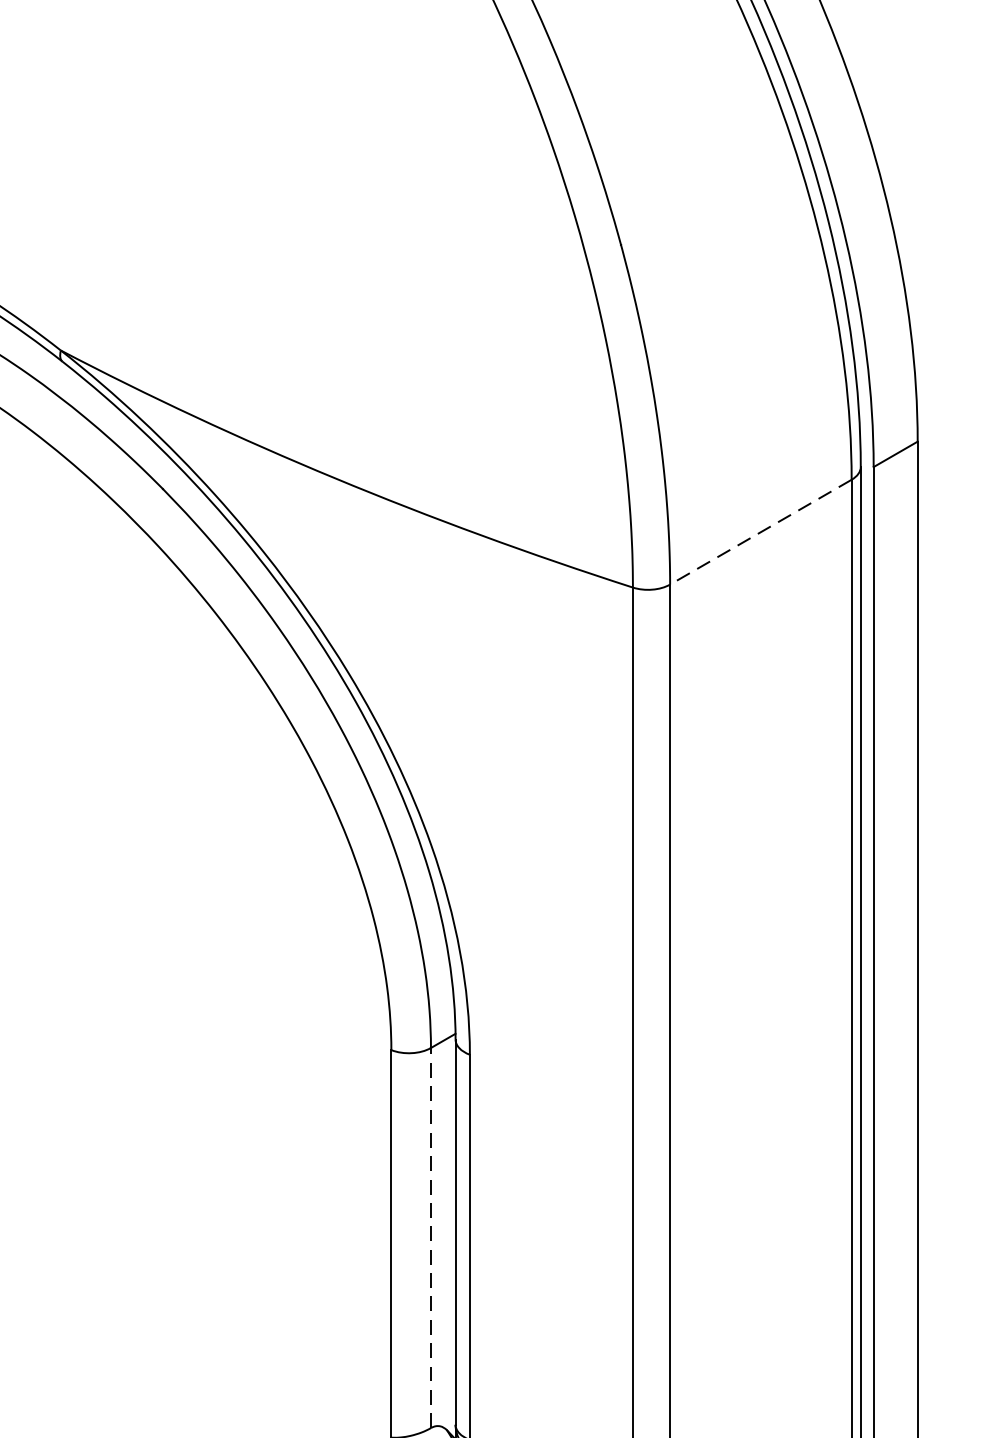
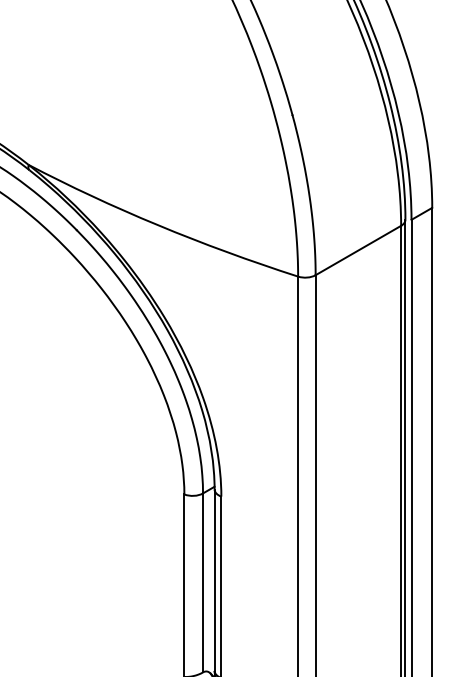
line: (758, 532) -> (357, 250), dashed -> solid
line: (431, 1237) -> (203, 582), dashed -> solid

